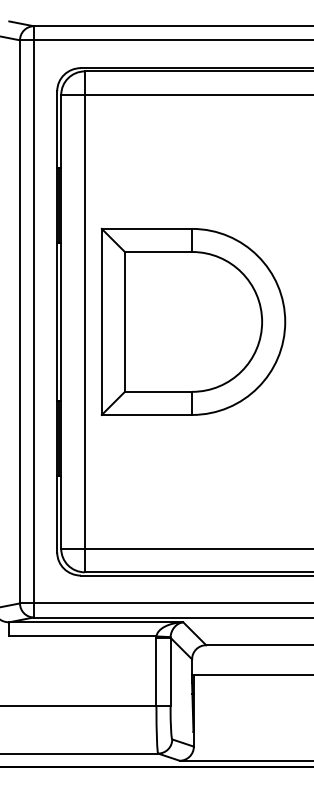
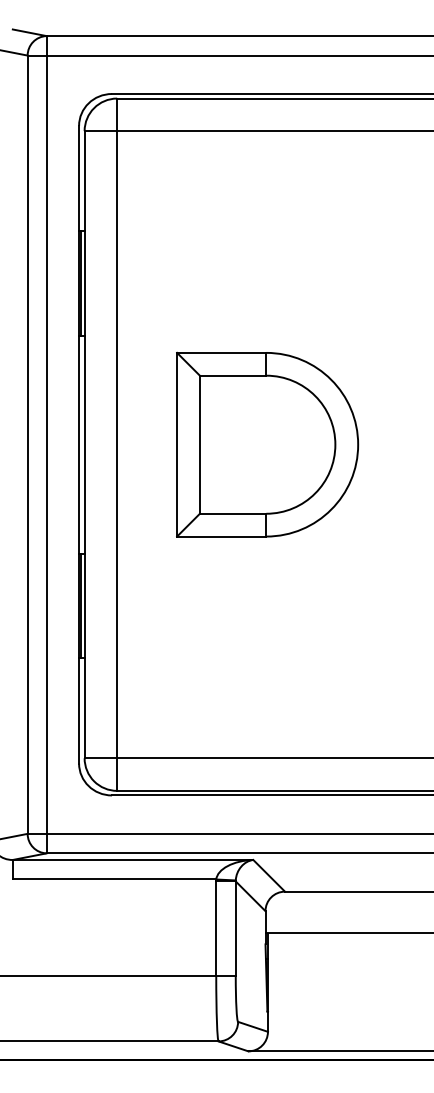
part: (193, 321) -> (267, 444), size x0.71

